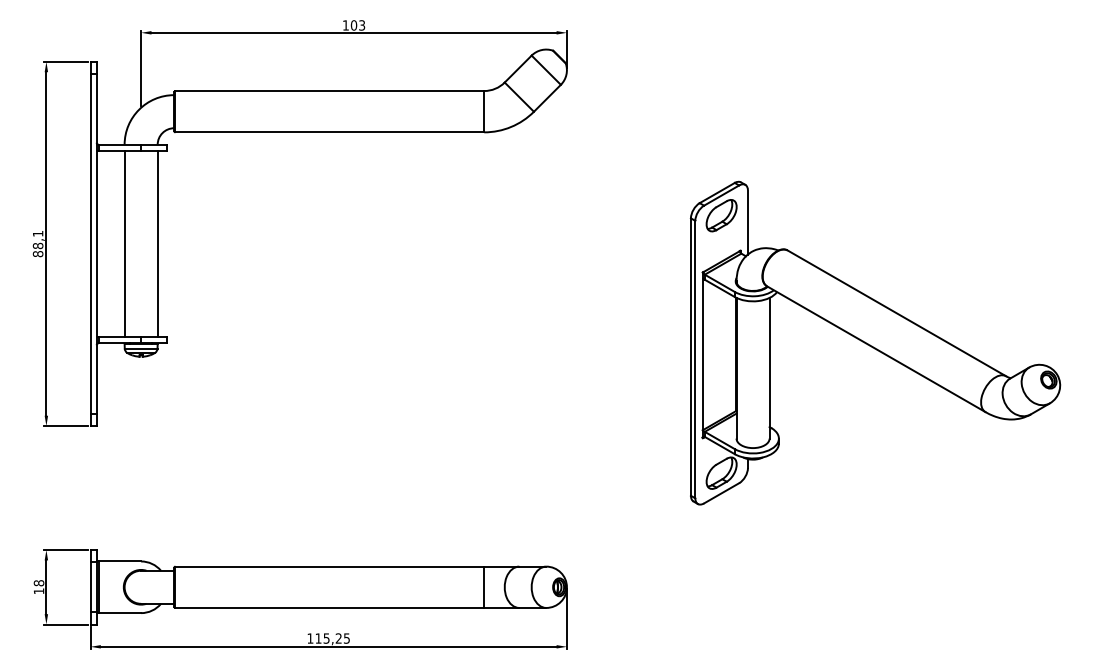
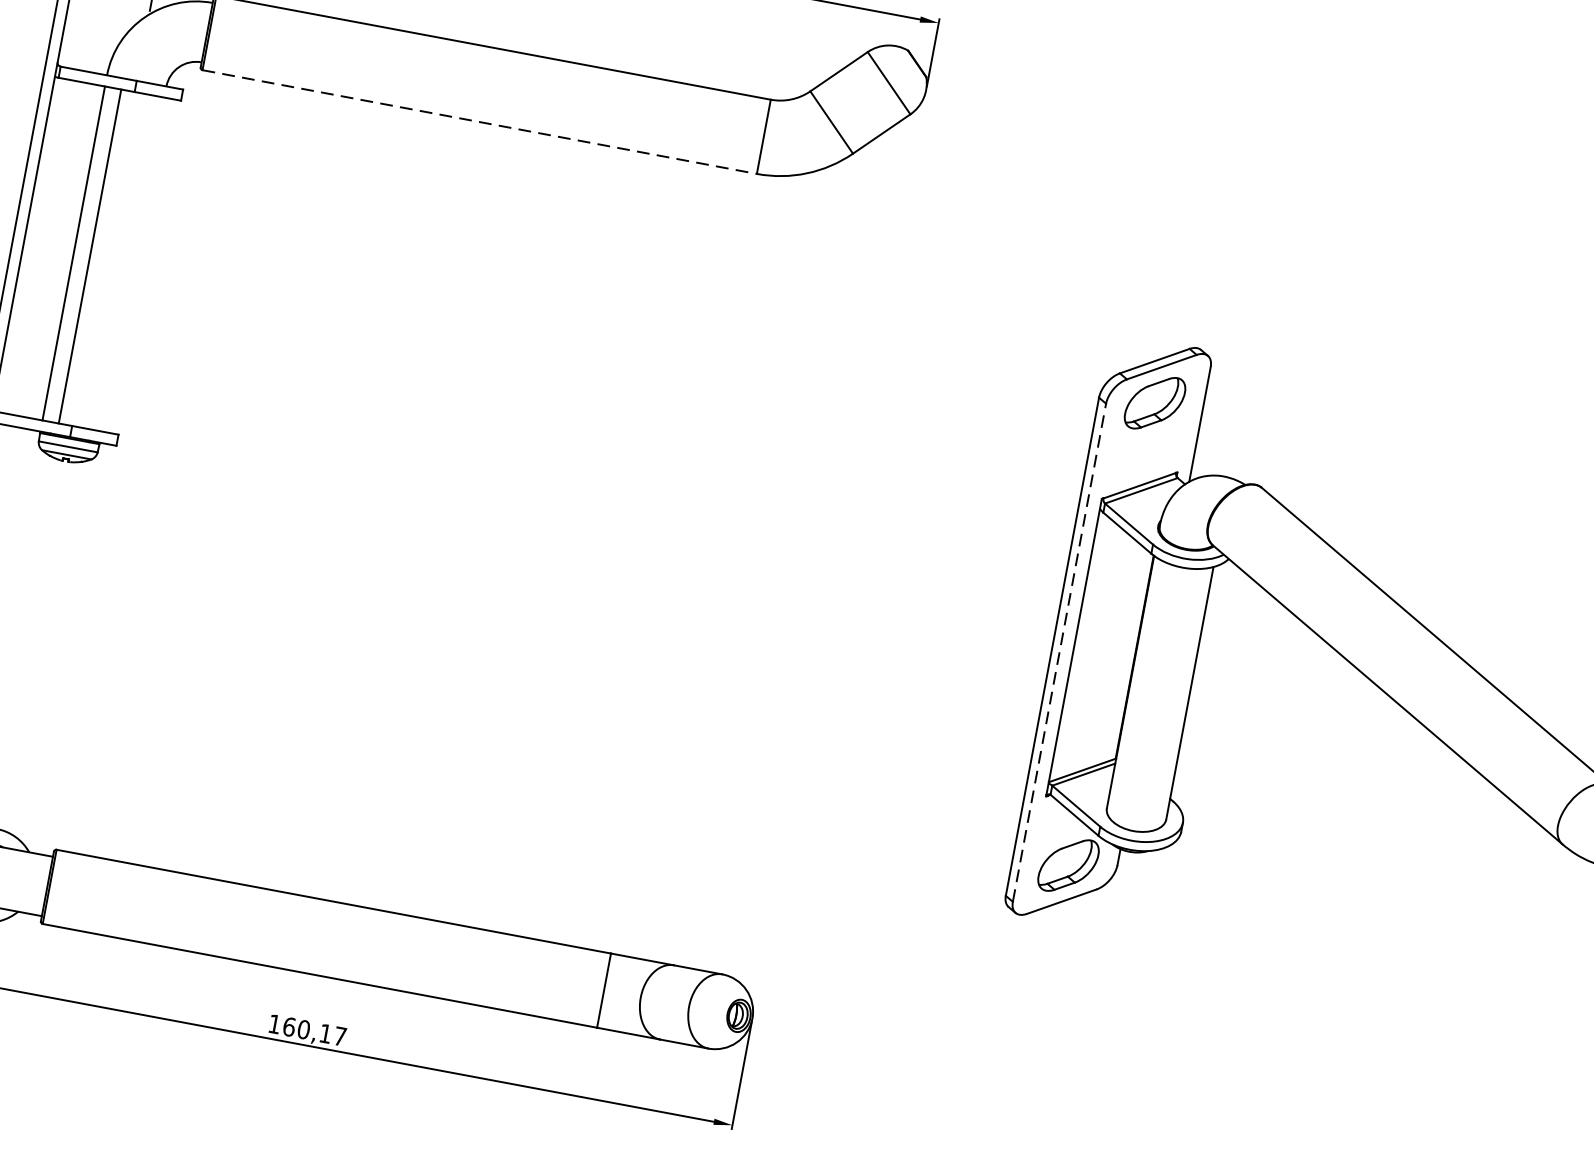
line: (330, 132) -> (480, 122), solid -> dashed
line: (157, 243) -> (89, 255), moved
line: (695, 359) -> (1059, 652), solid -> dashed
text: (332, 638) -> (314, 1031), 115,25 -> 160,17

